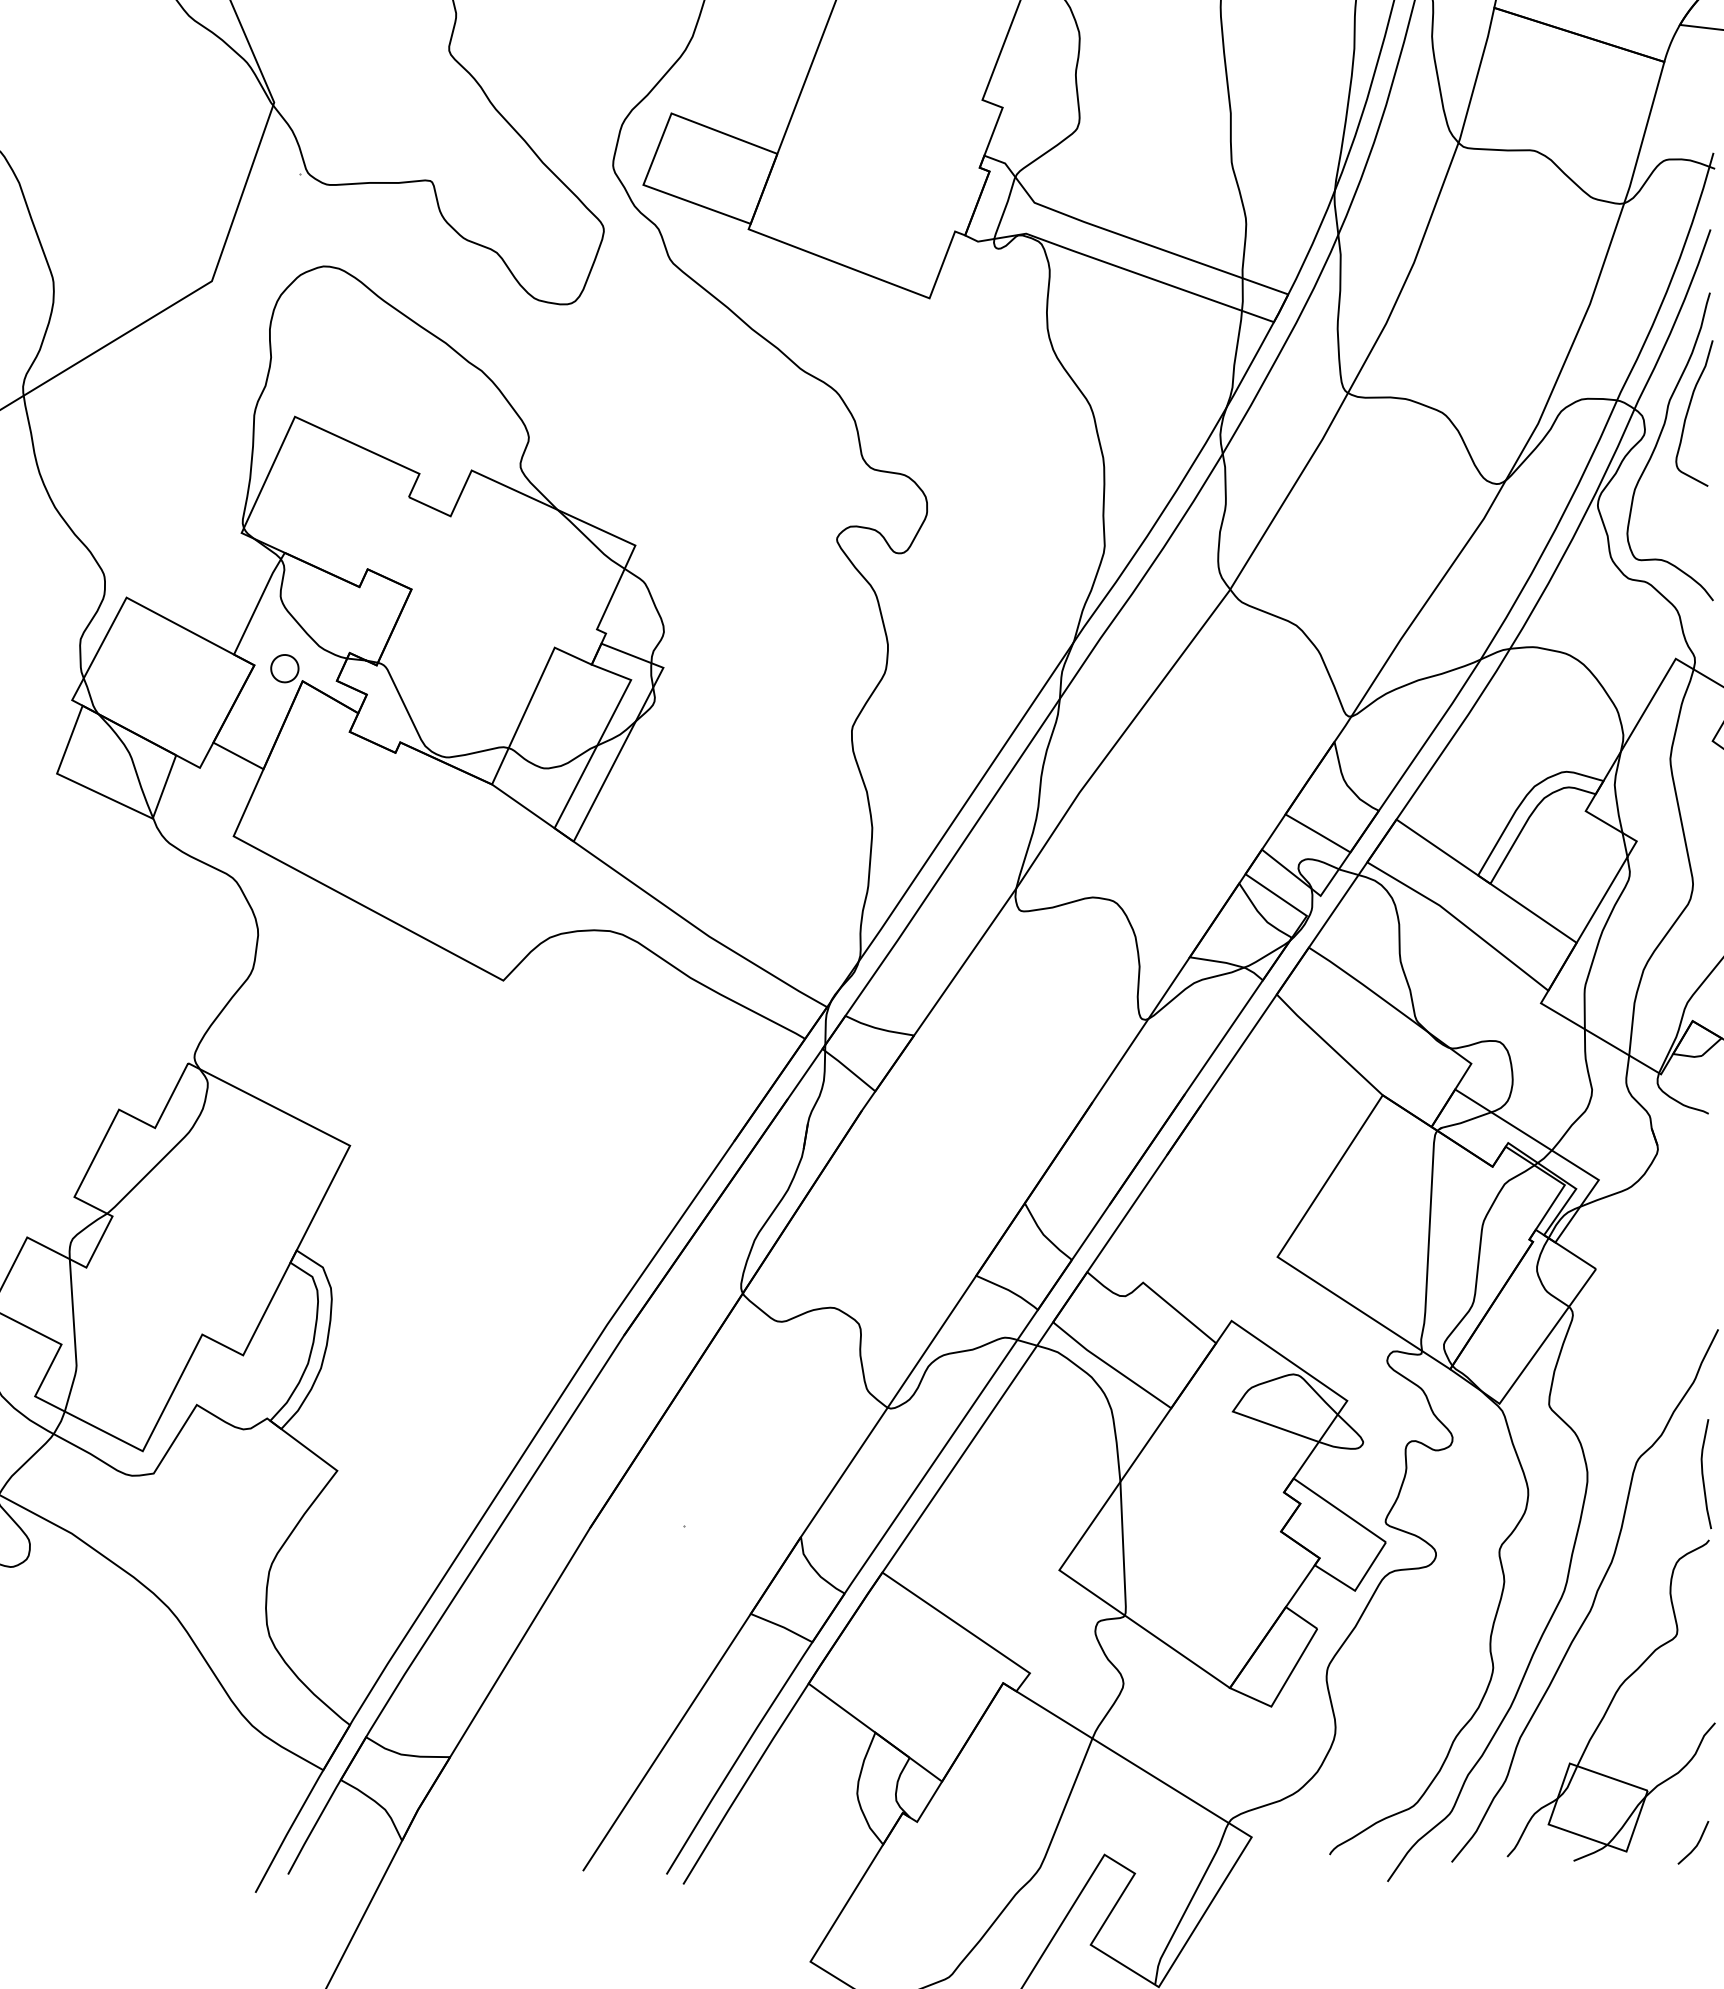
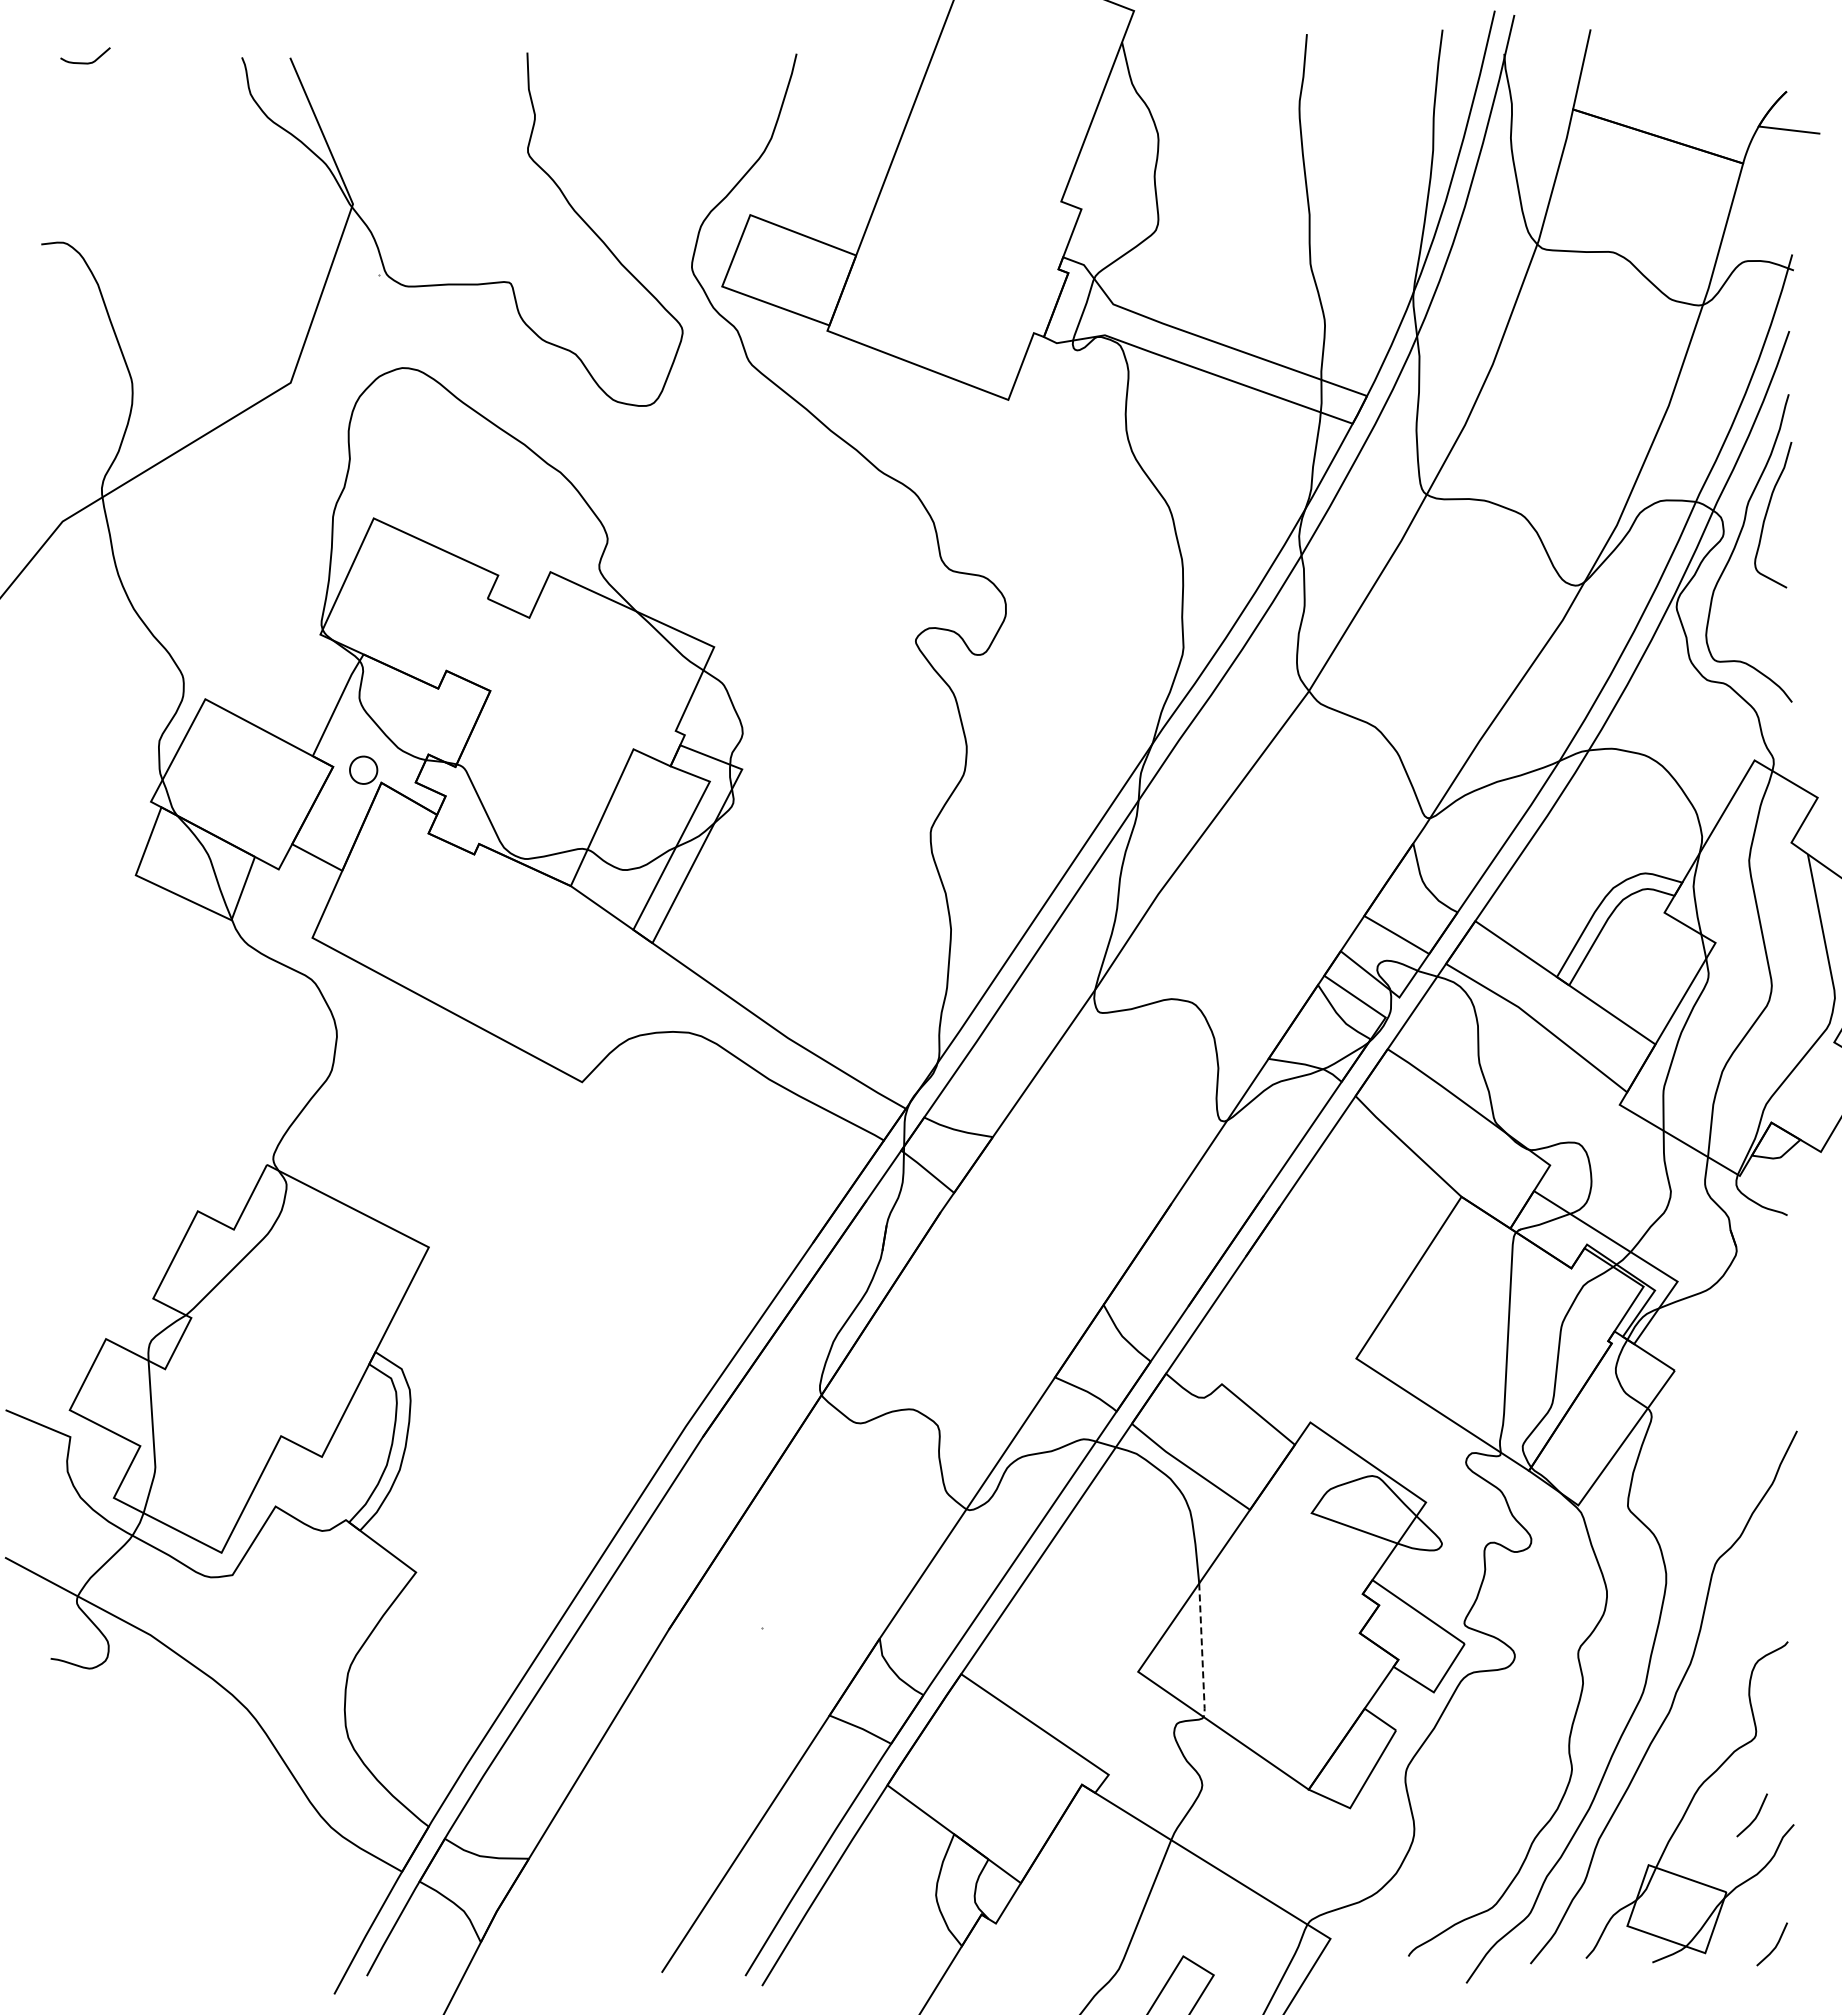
curve: (1703, 1473) -> (1782, 1575), removed
line: (1123, 1550) -> (1202, 1652), solid -> dashed
line: (1676, 1714) -> (1755, 1816), added

